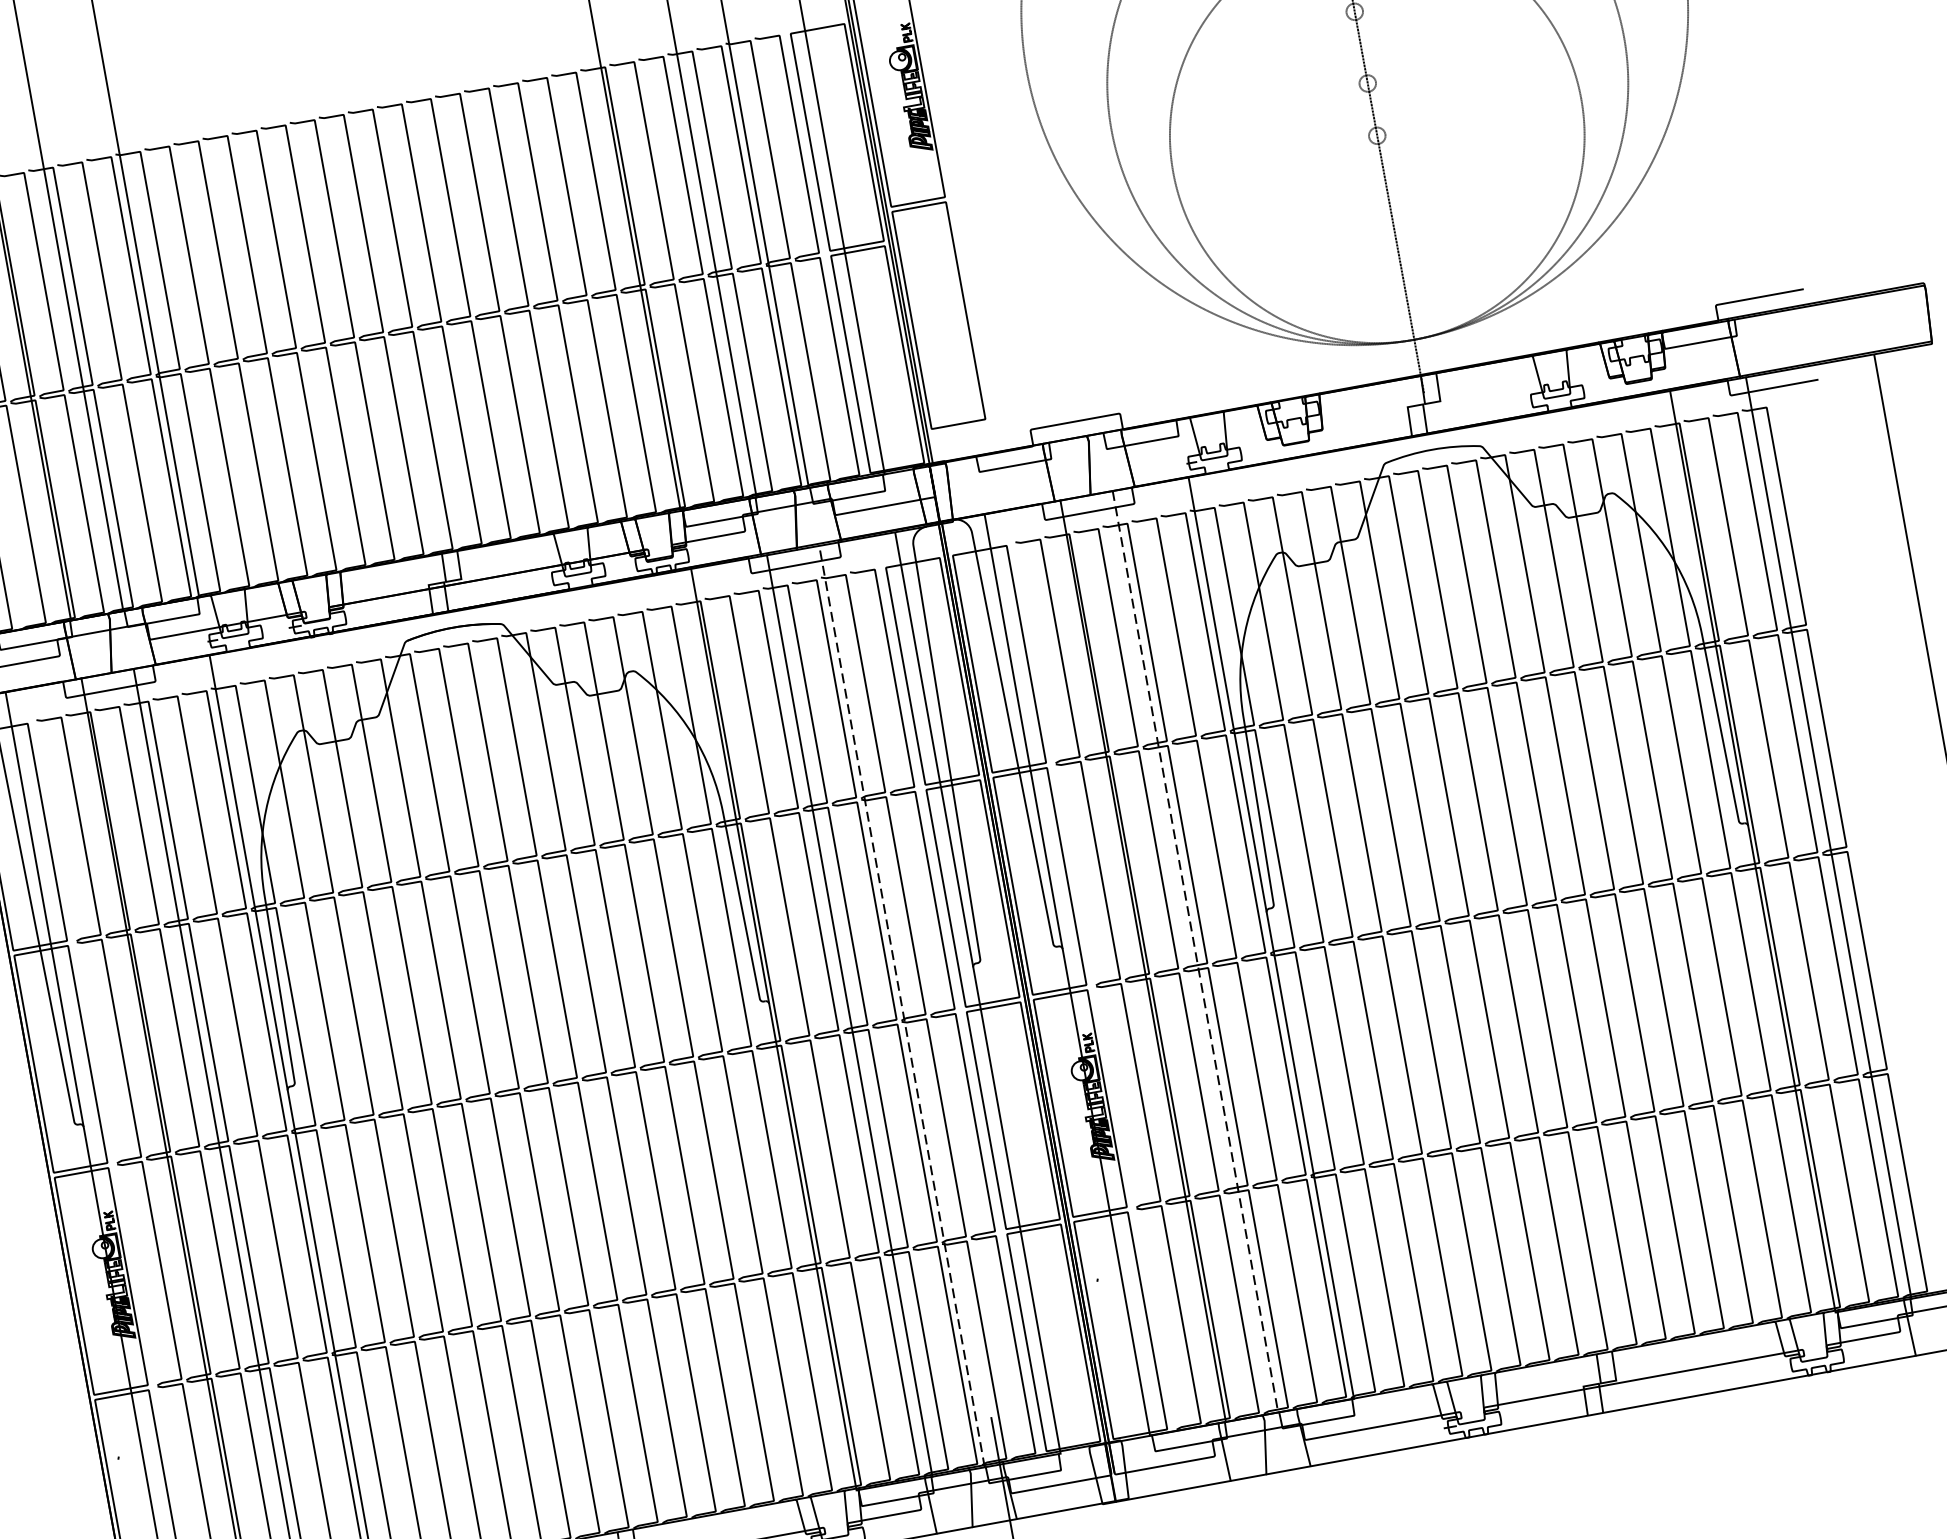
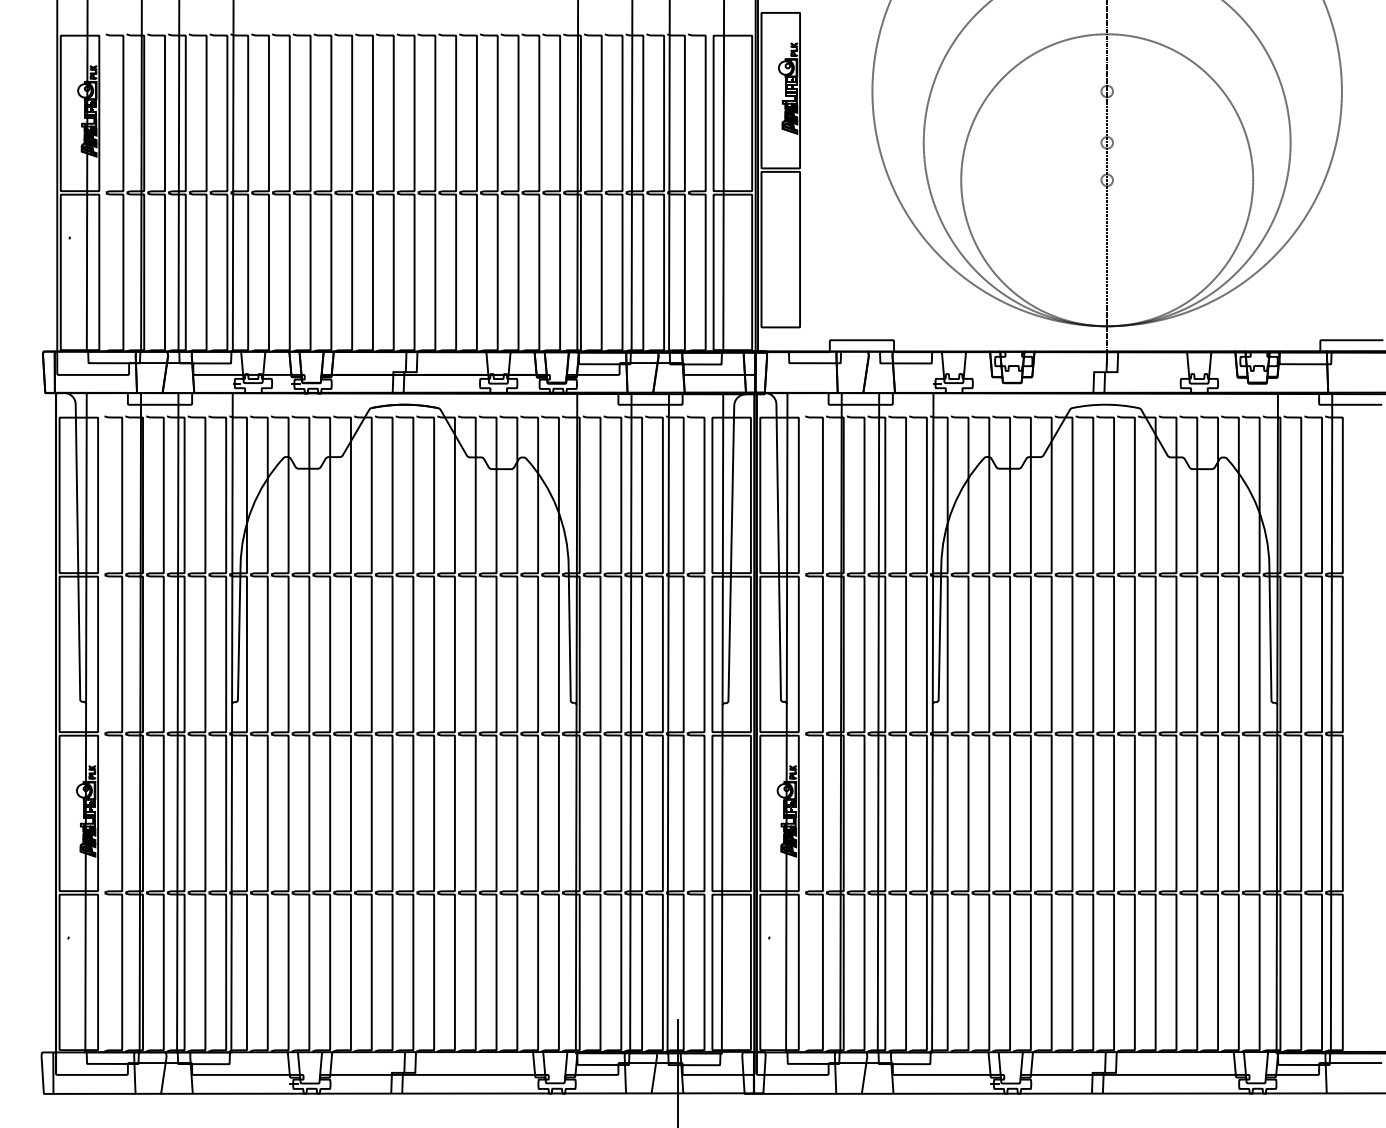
line: (1195, 951) -> (878, 722), dashed -> solid
line: (902, 1006) -> (668, 723), dashed -> solid

